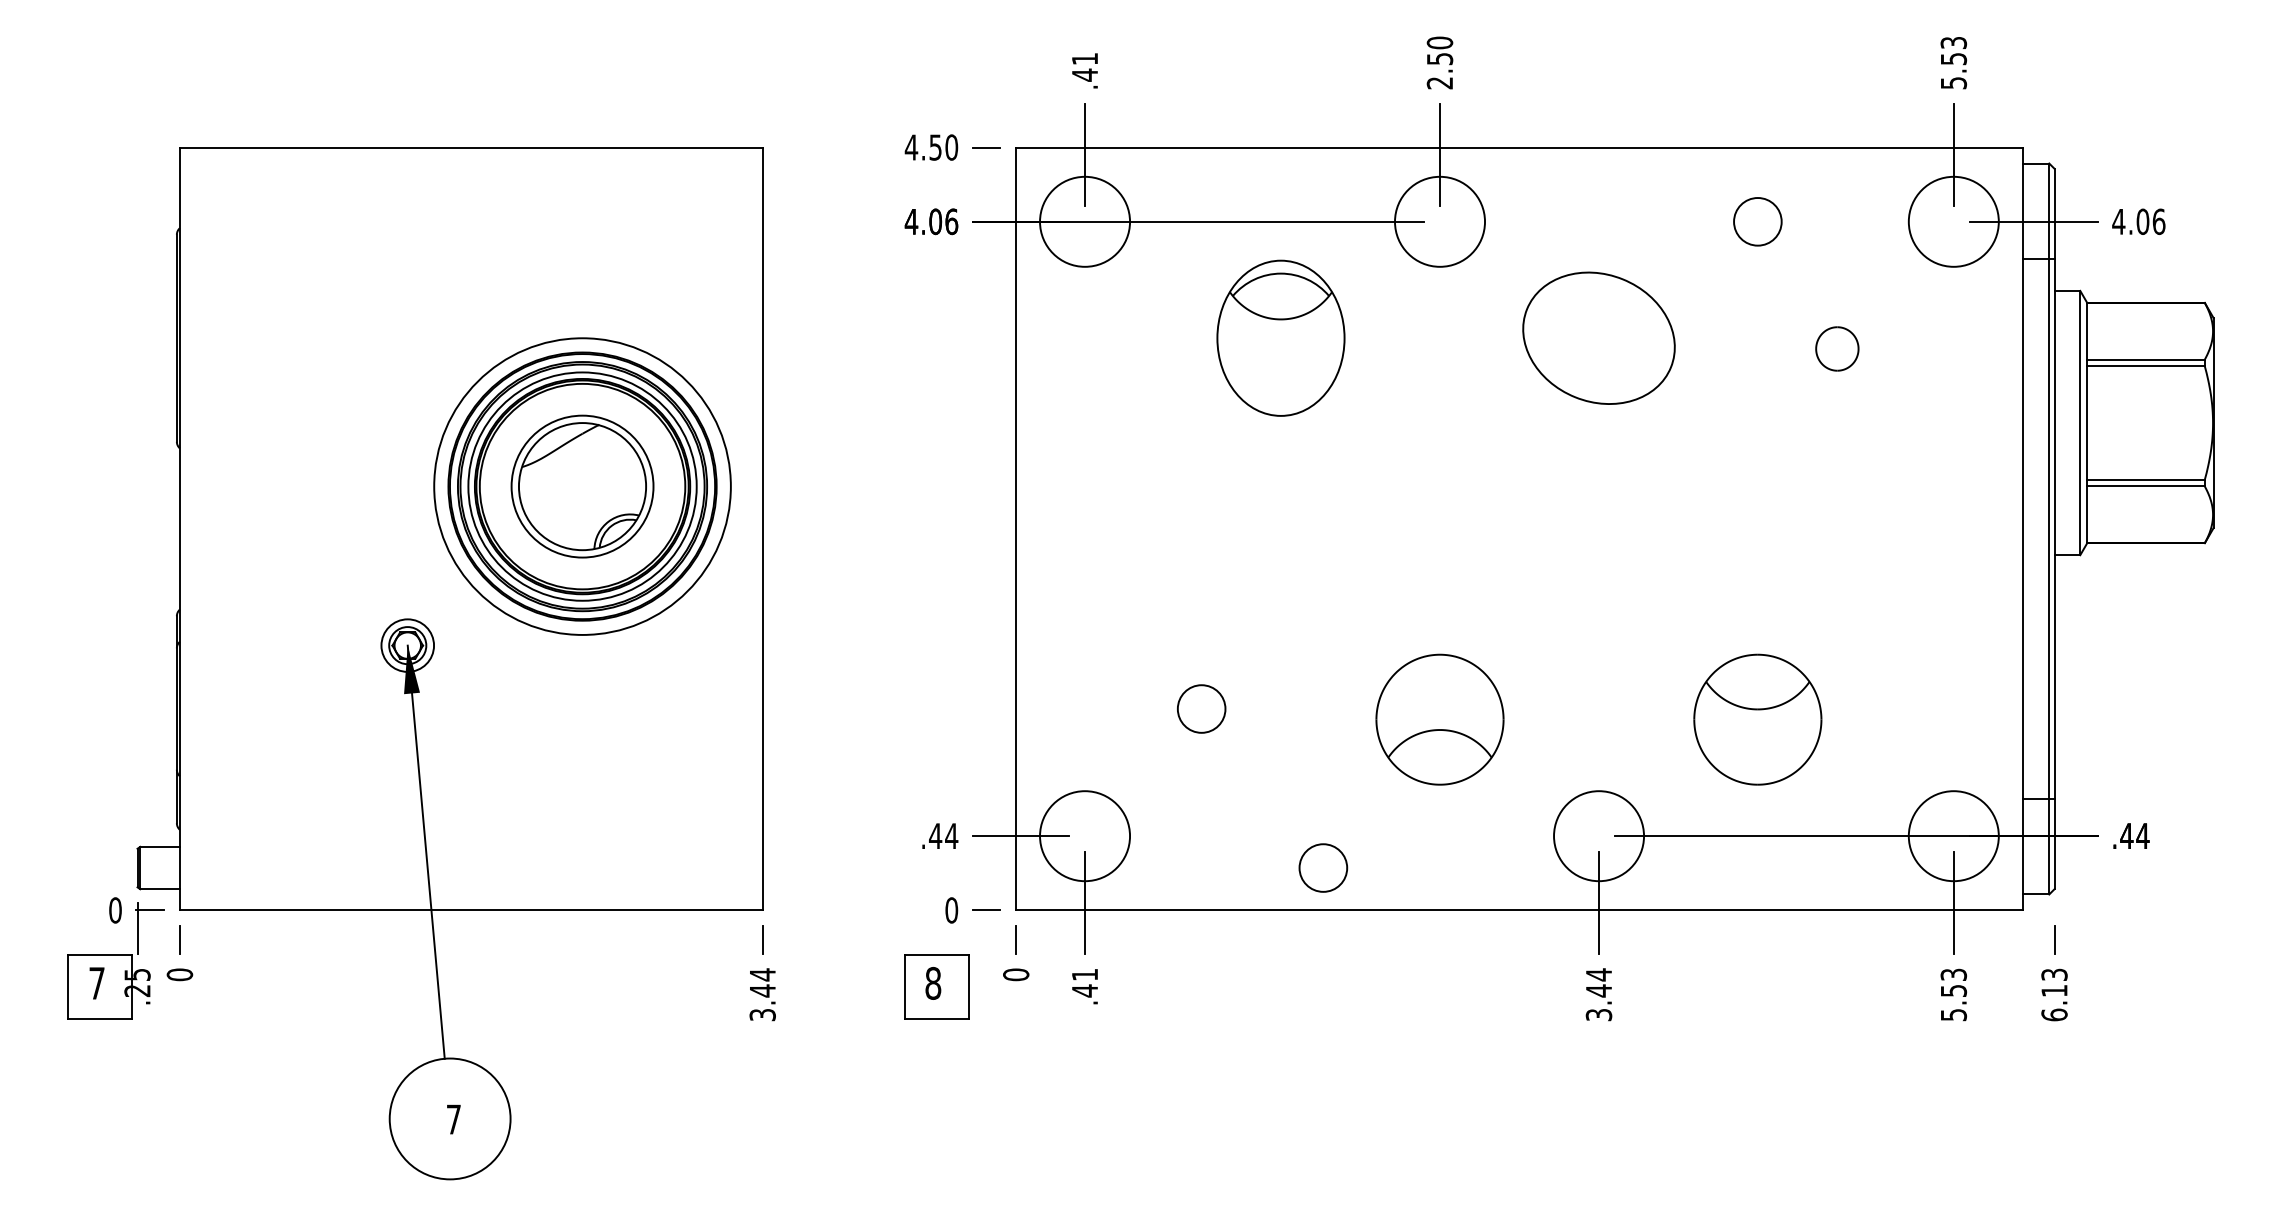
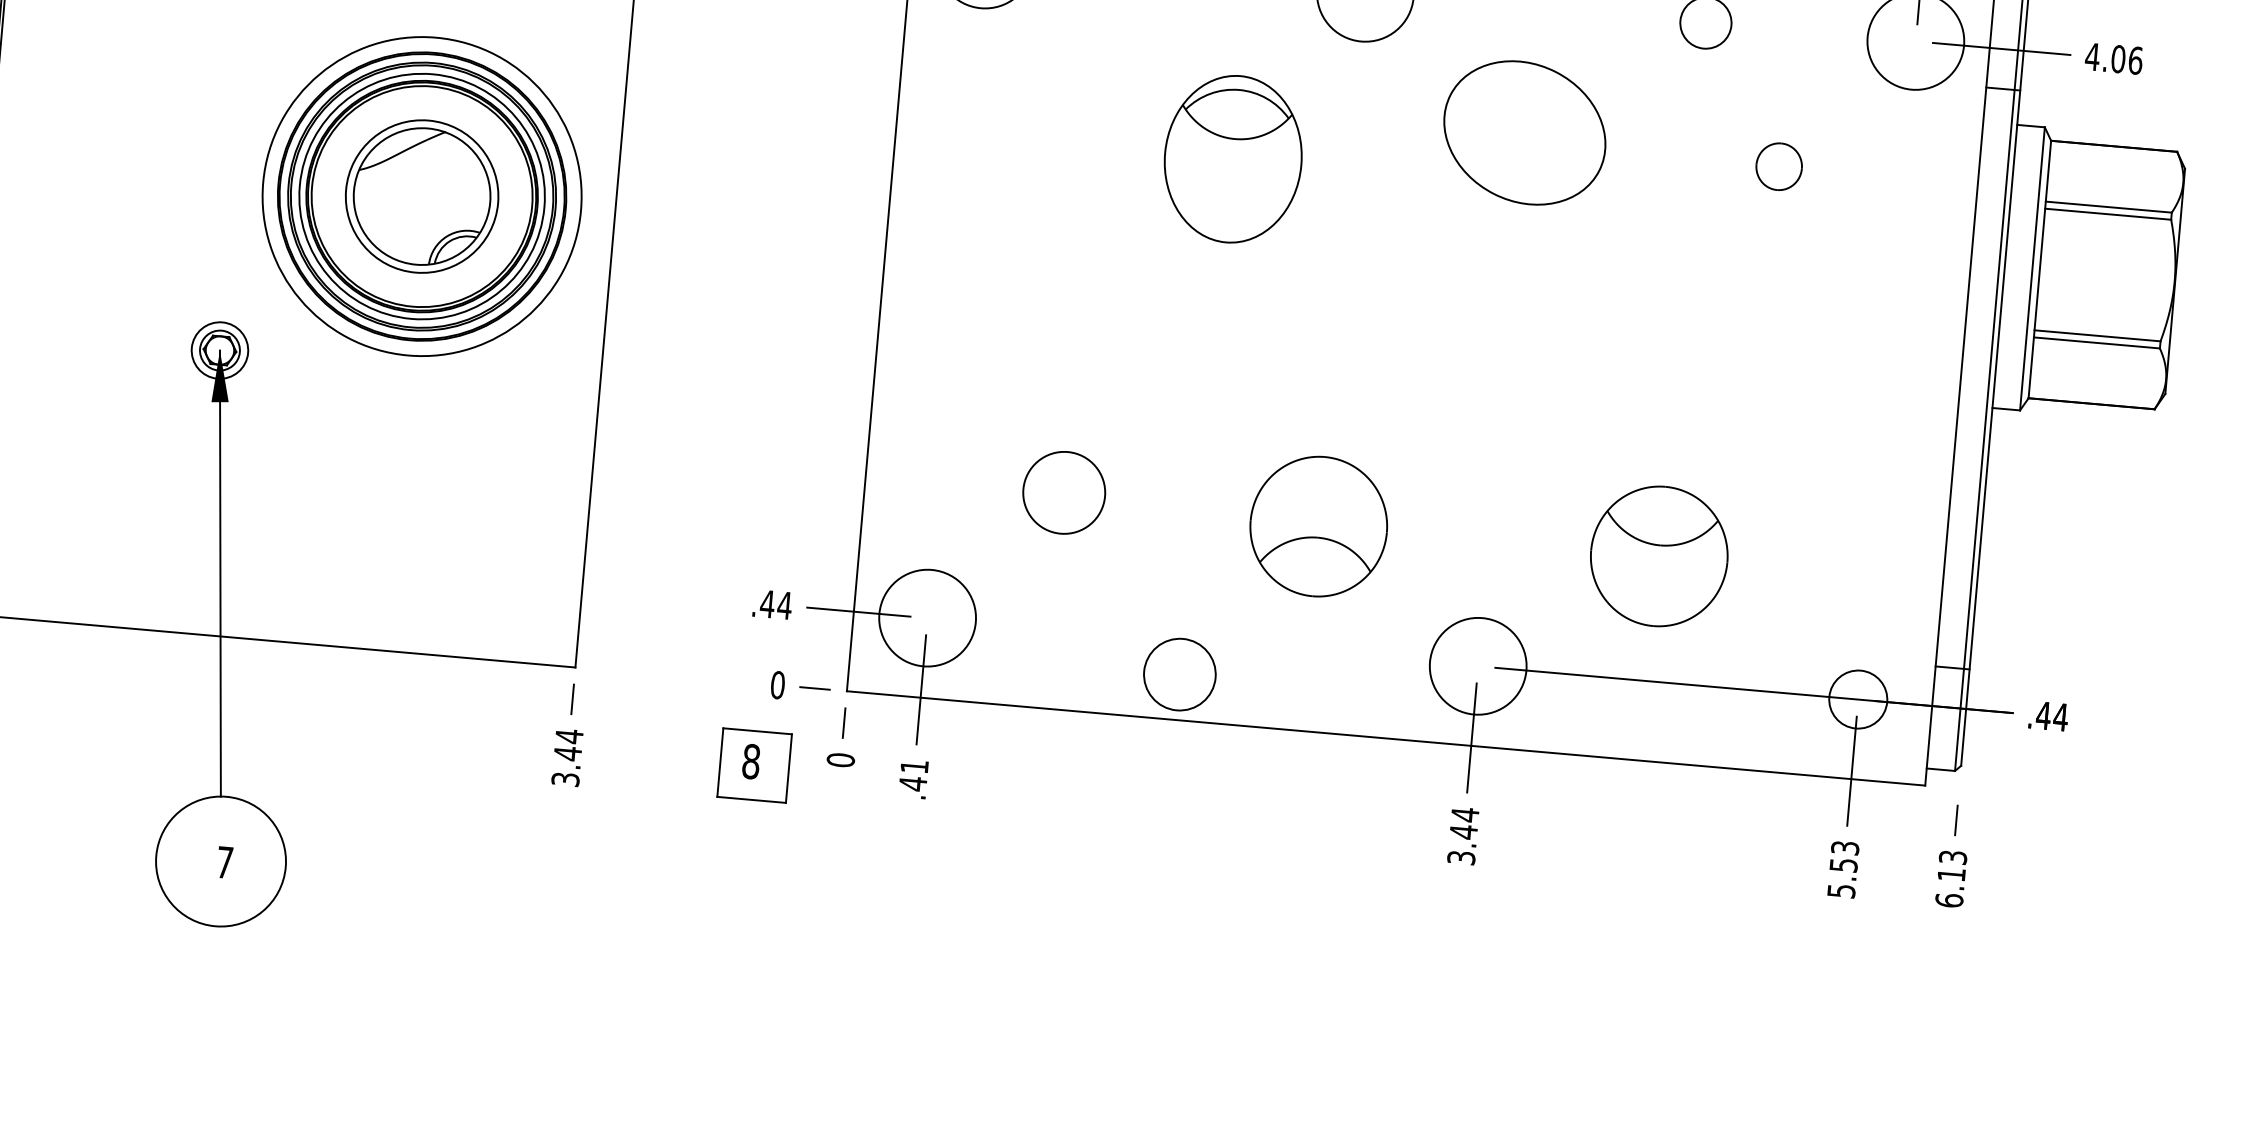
part: (1280, 337) -> (1232, 158), moved
circle: (1201, 708) -> (1064, 492), size x1.6
circle: (1953, 836) -> (1857, 699), size x0.6
circle: (1323, 867) -> (1180, 674), size x1.4

